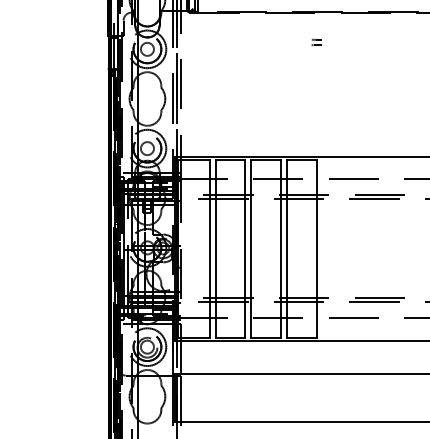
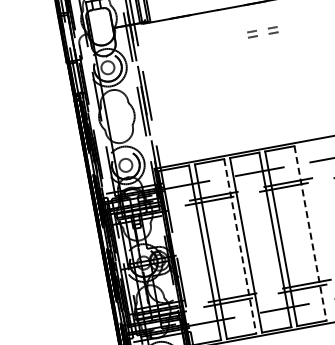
part: (295, 42) -> (252, 34), added
line: (245, 248) -> (240, 245), solid -> dashed
line: (316, 248) -> (310, 233), solid -> dashed

